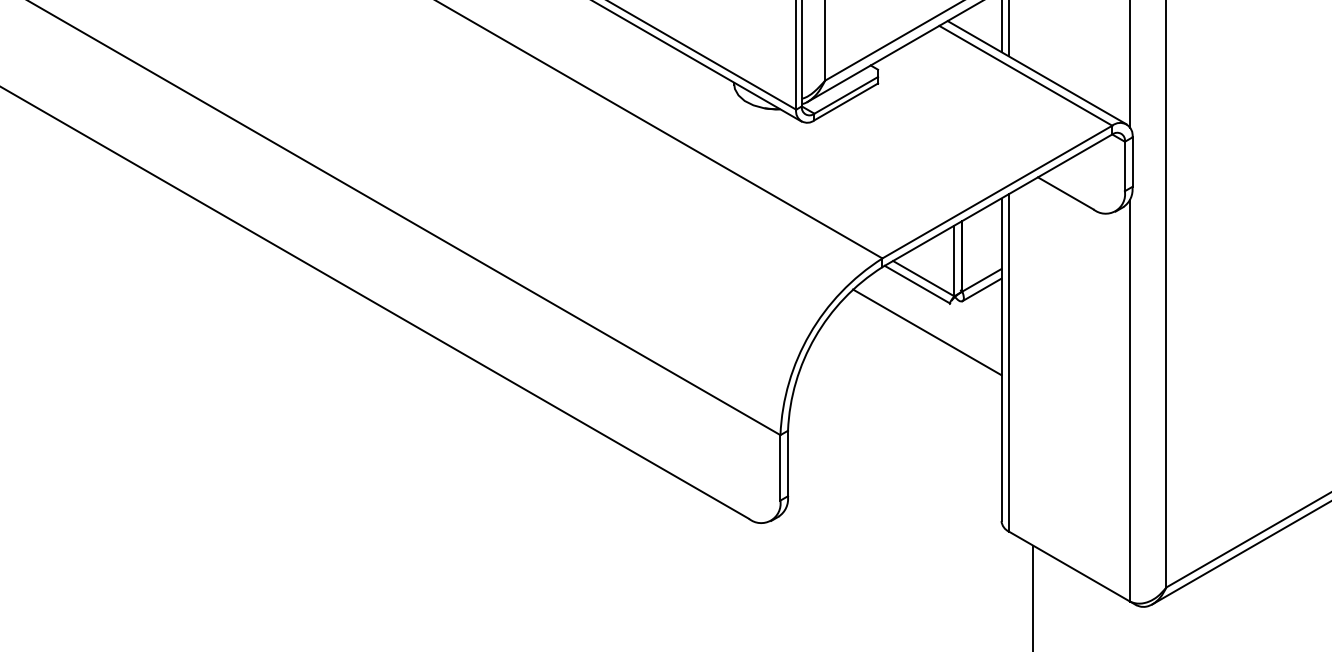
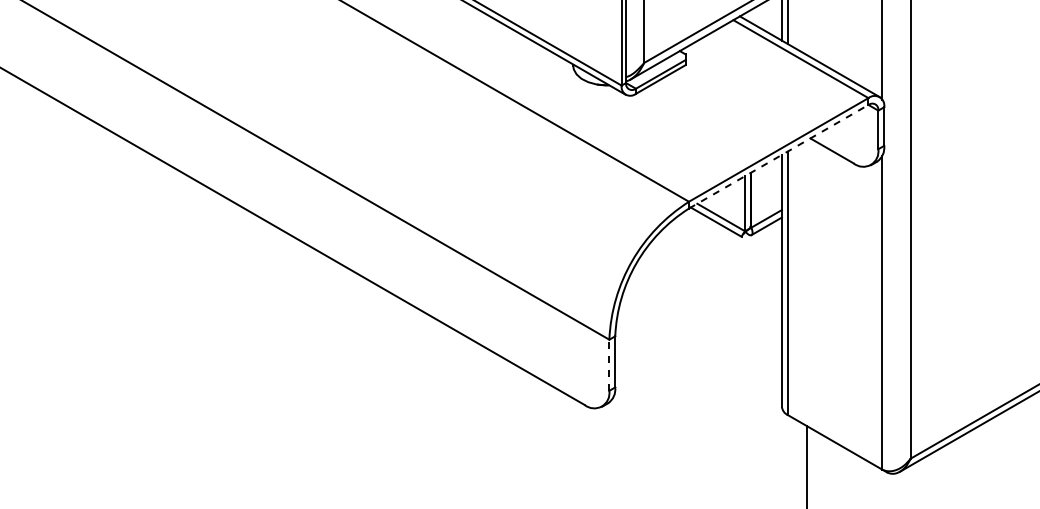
line: (997, 200) -> (778, 156), solid -> dashed
line: (926, 332) -> (723, 259), removed
line: (780, 468) -> (609, 365), solid -> dashed

